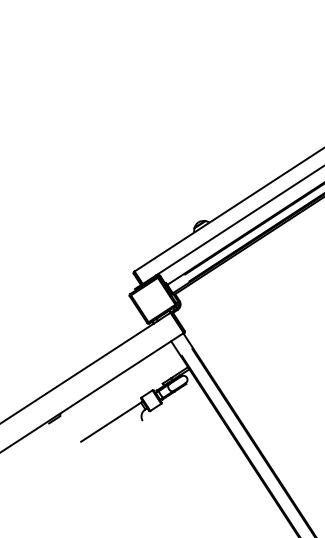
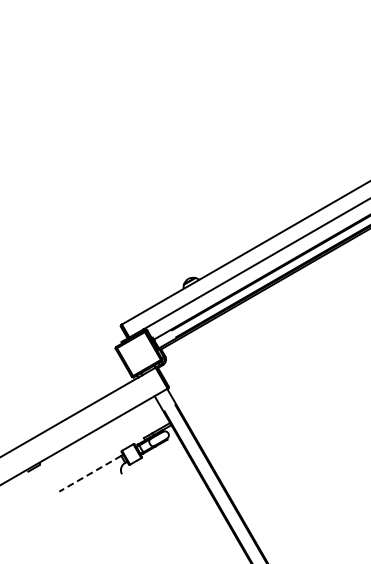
line: (111, 421) -> (90, 473), solid -> dashed

